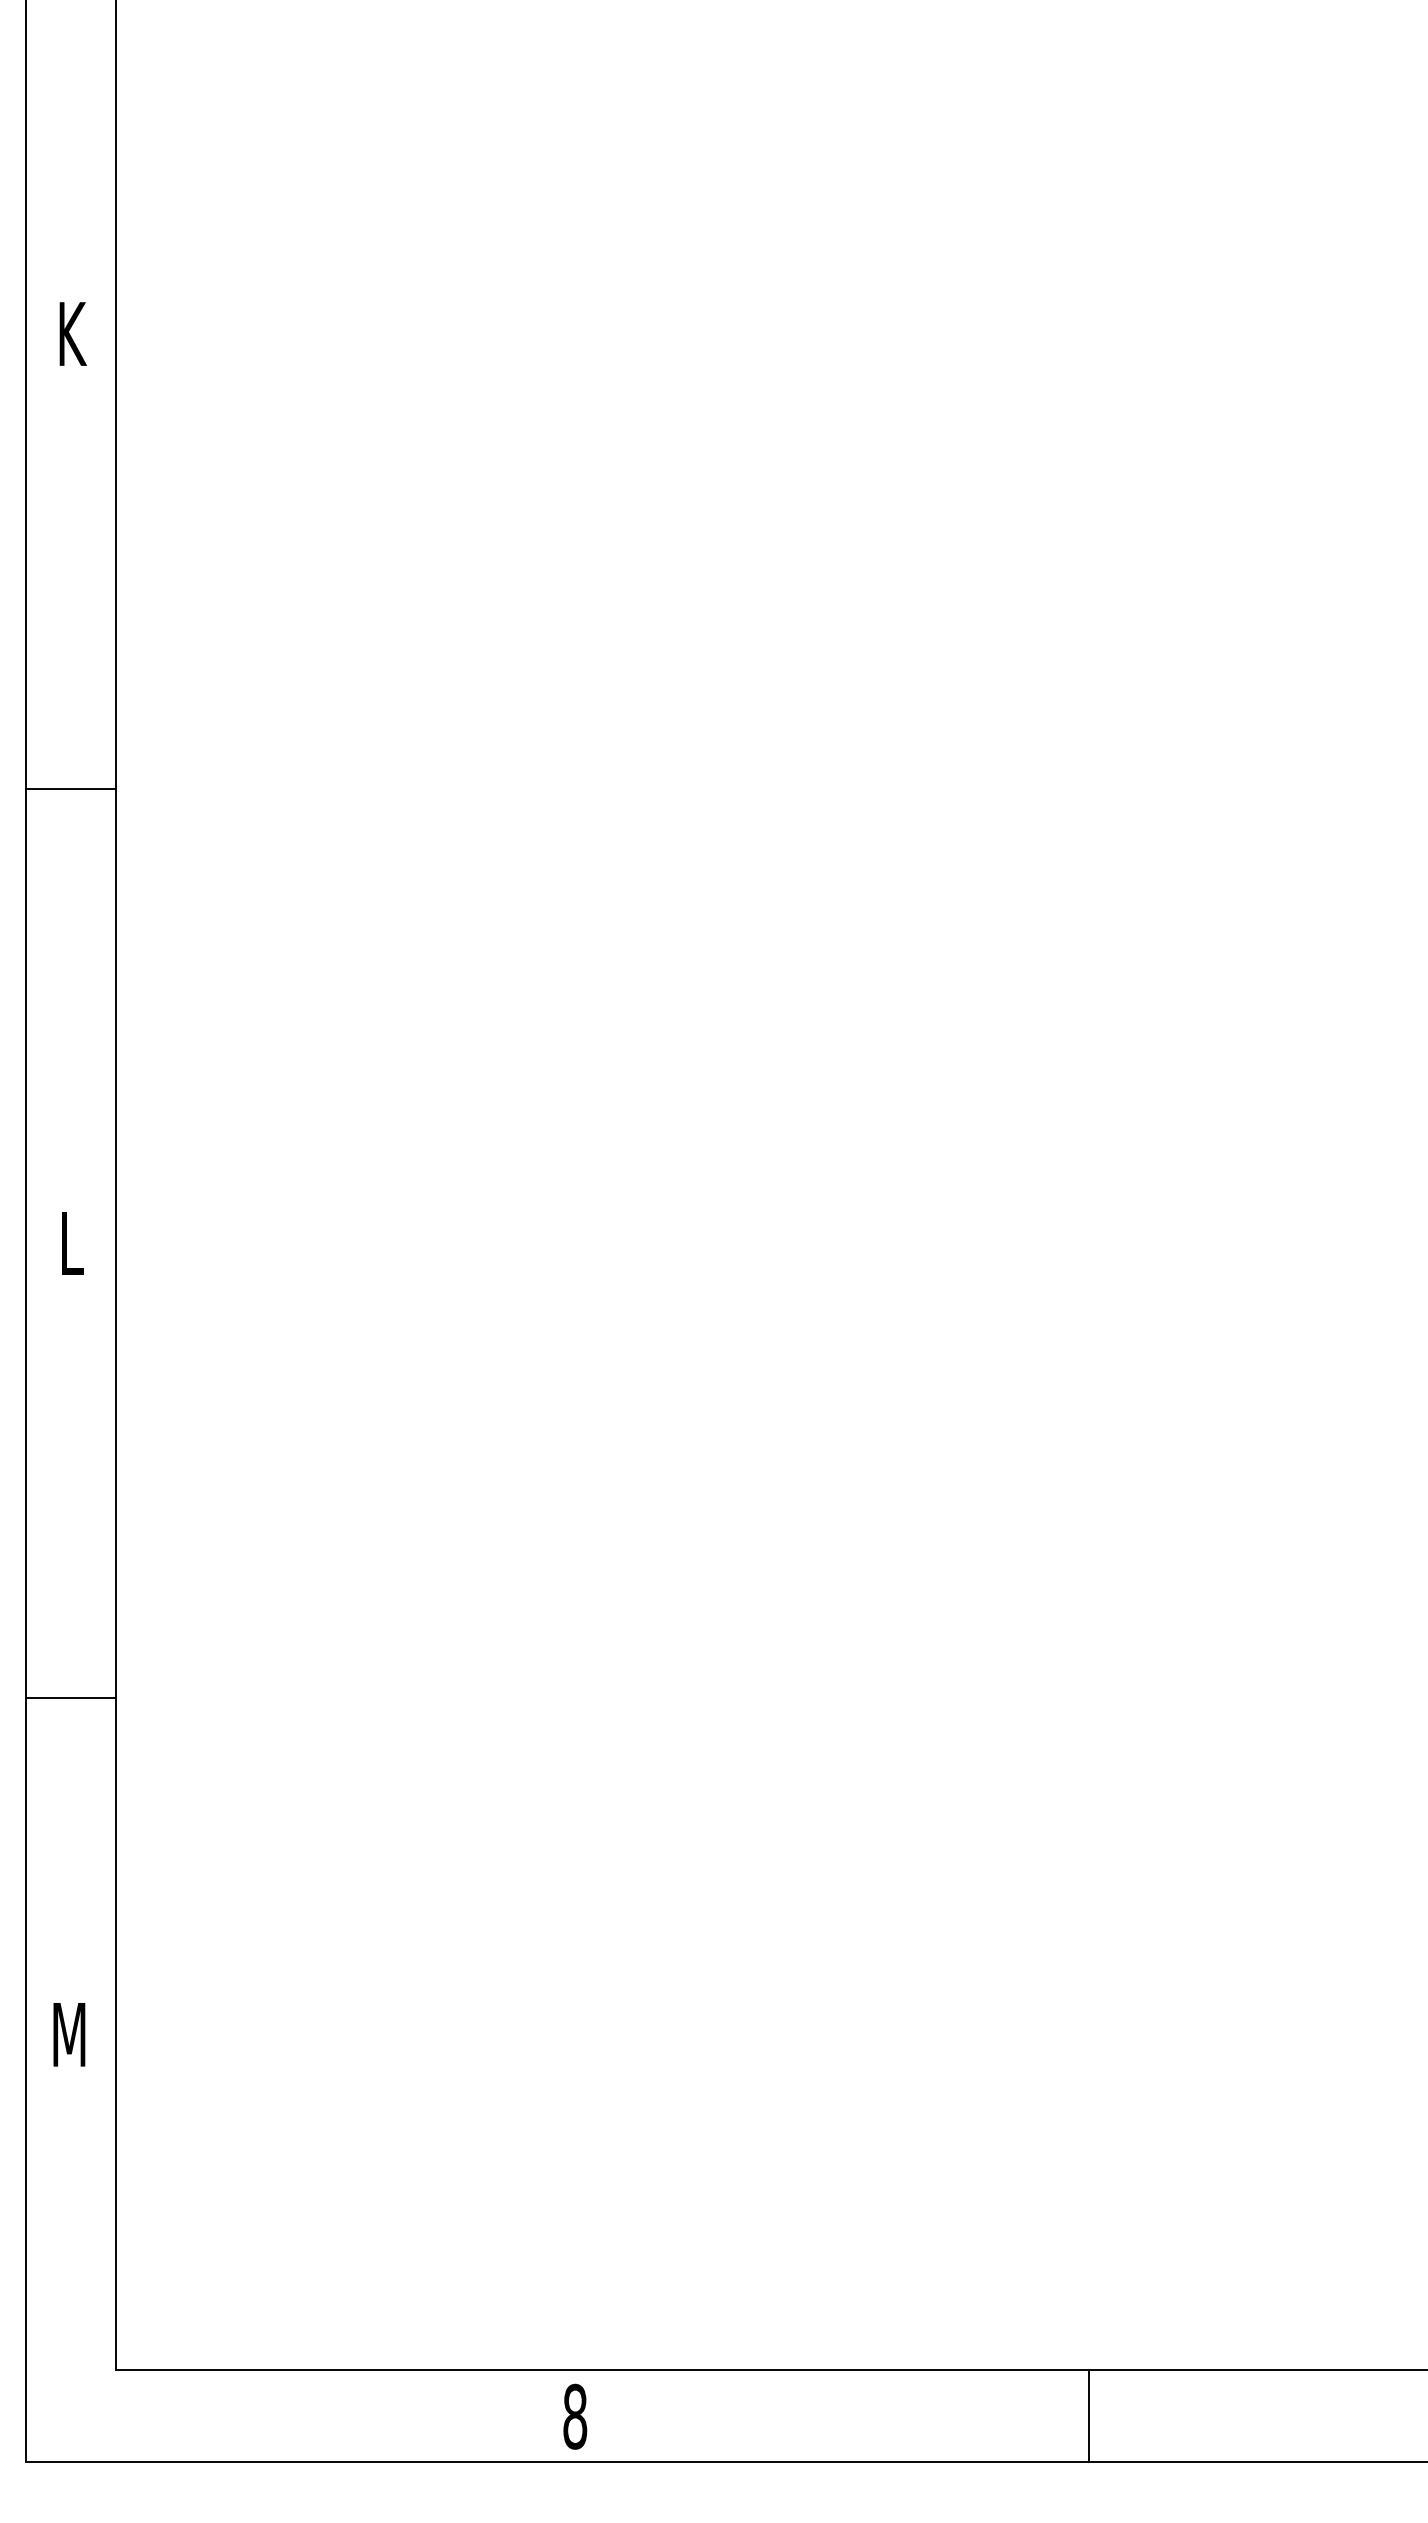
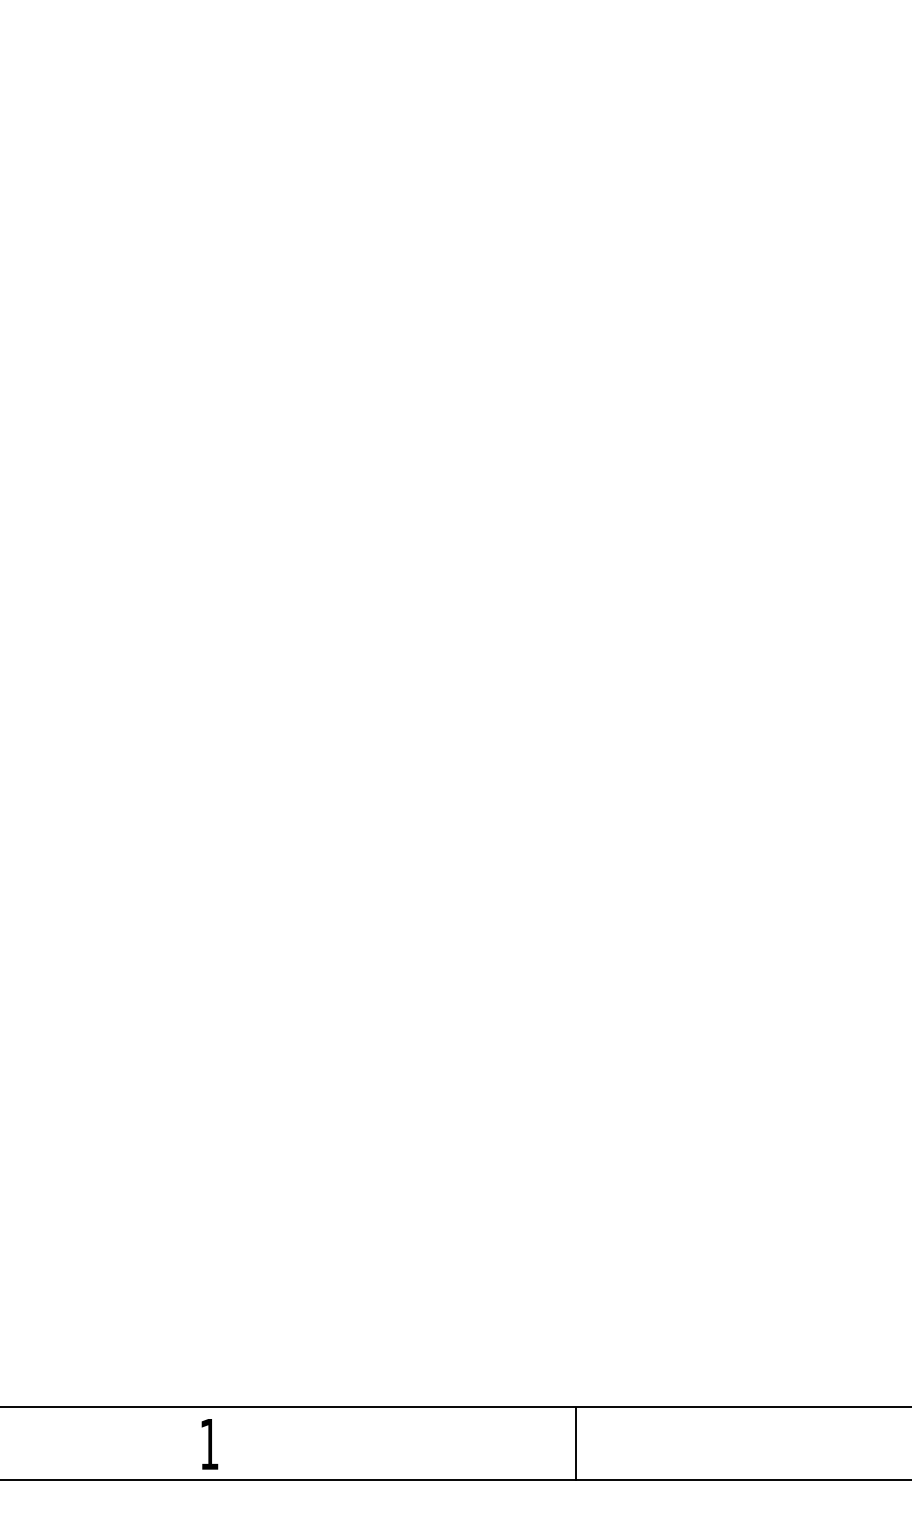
text: (575, 2416) -> (209, 1444), 8 -> 1
line: (1089, 2416) -> (575, 1444), moved

